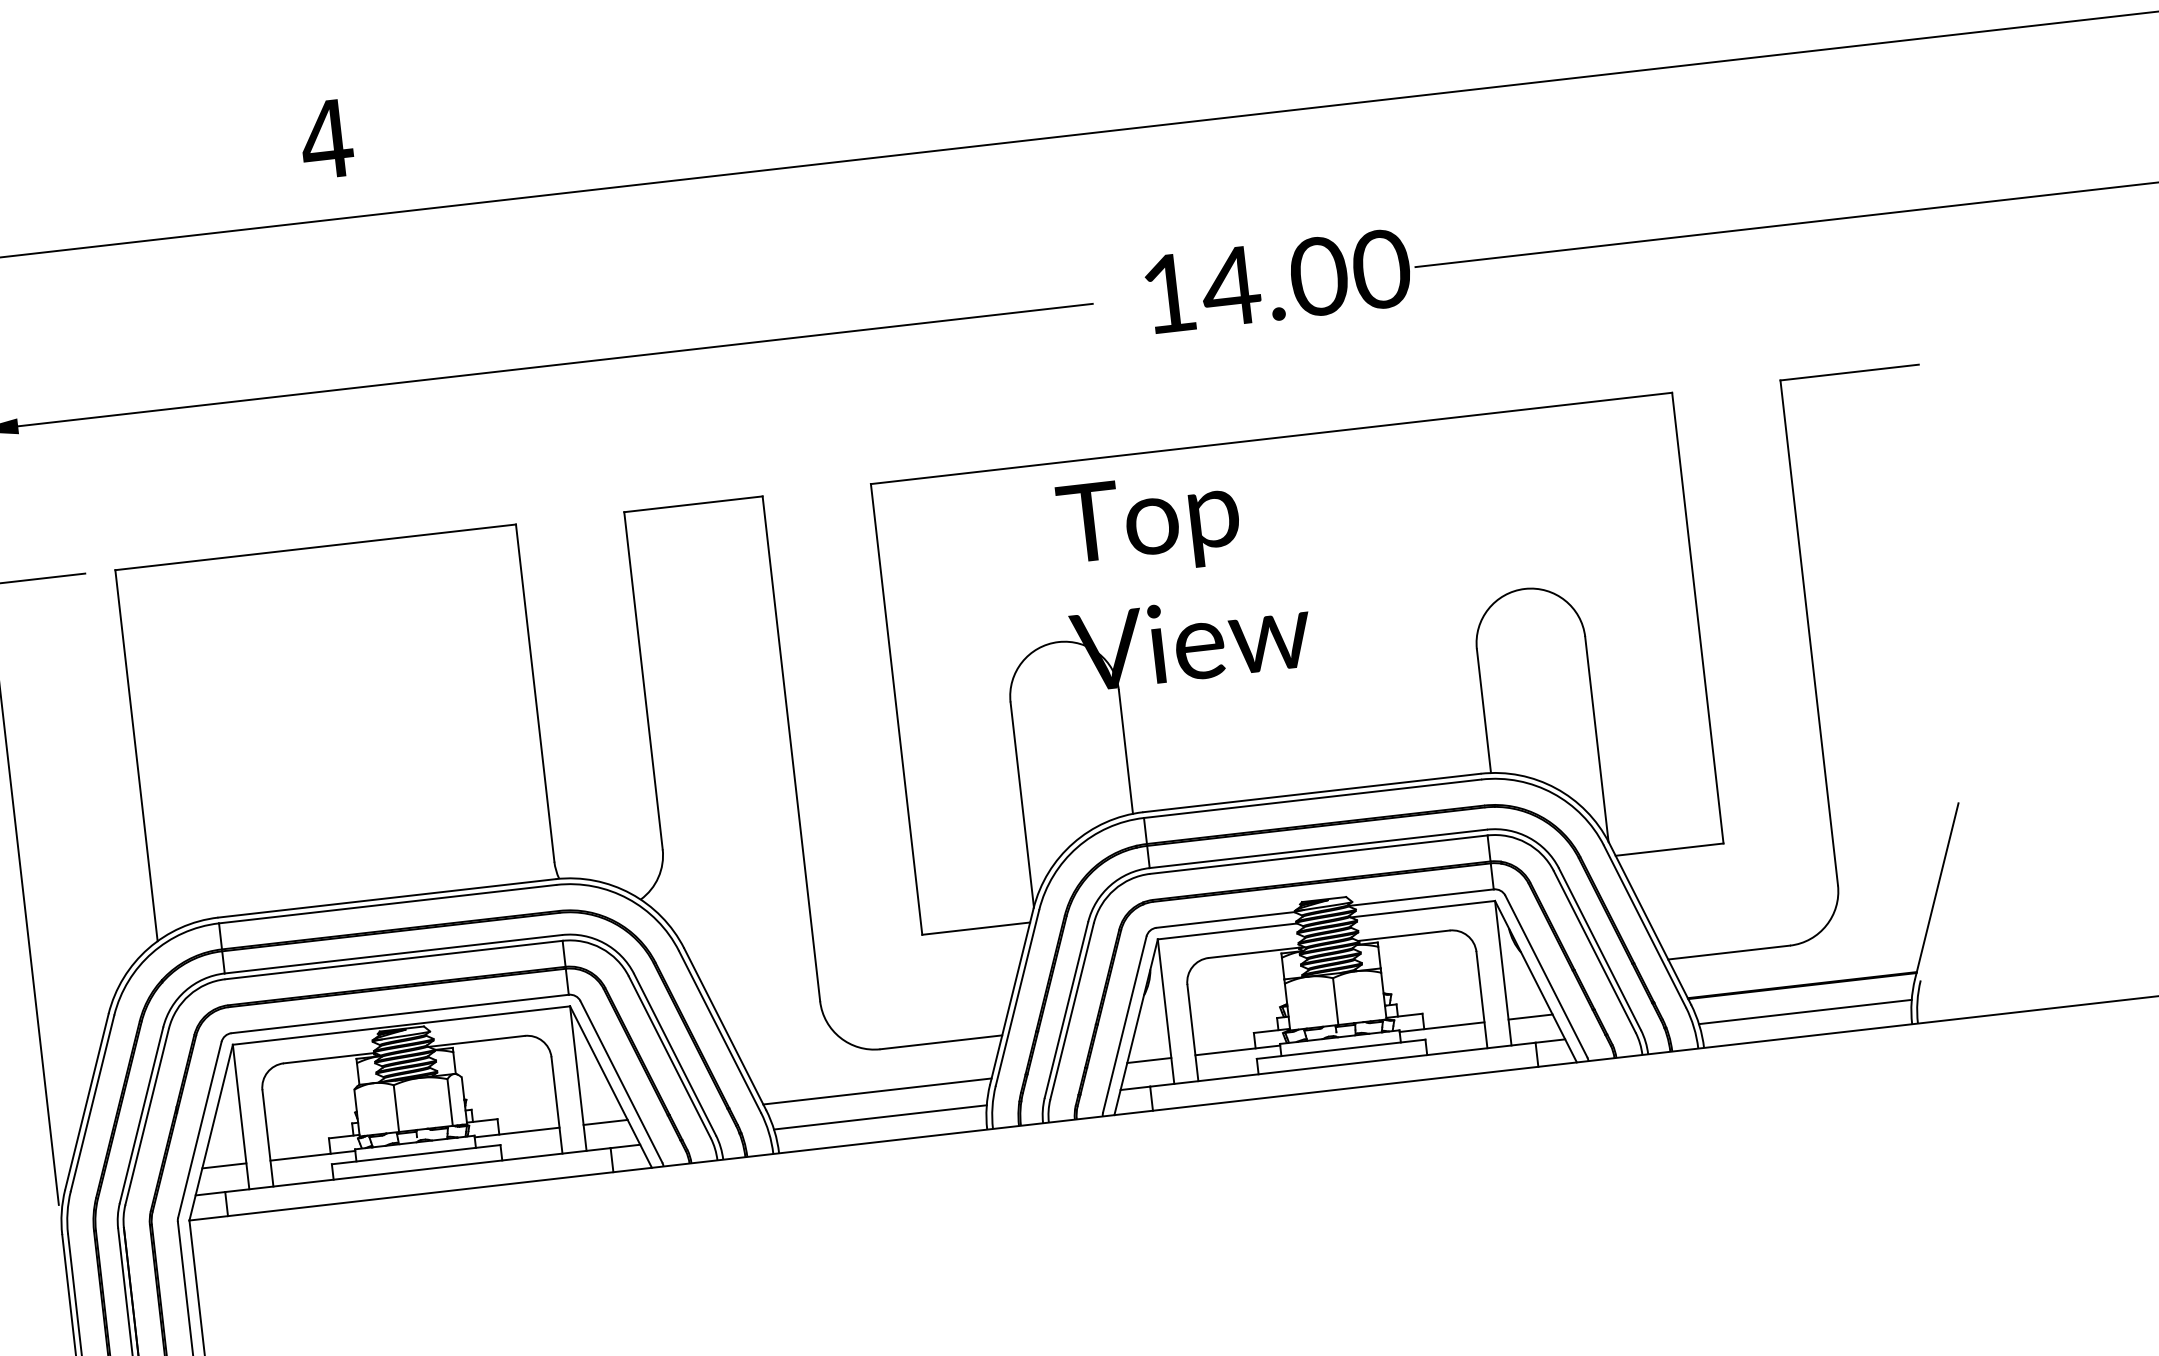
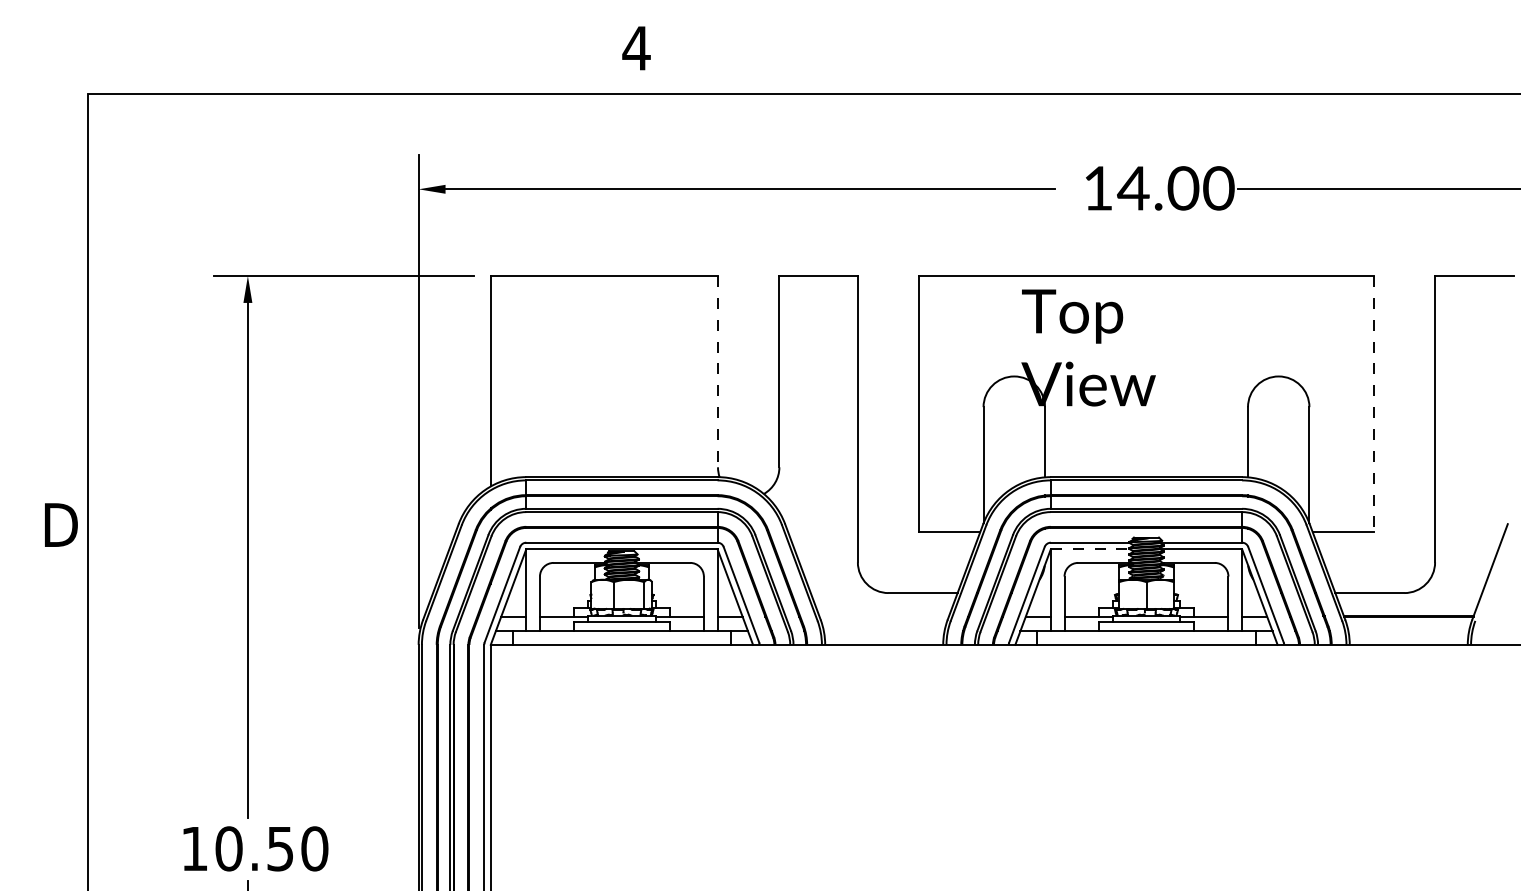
line: (1697, 617) -> (1373, 403), solid -> dashed
line: (534, 692) -> (717, 371), solid -> dashed
line: (1227, 931) -> (1090, 549), solid -> dashed
line: (1804, 1012) -> (1408, 631), removed
line: (876, 1091) -> (883, 616), removed
line: (879, 1118) -> (883, 631), removed

